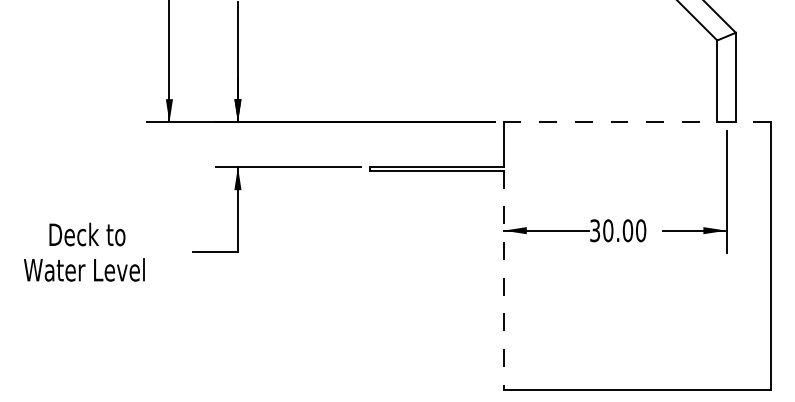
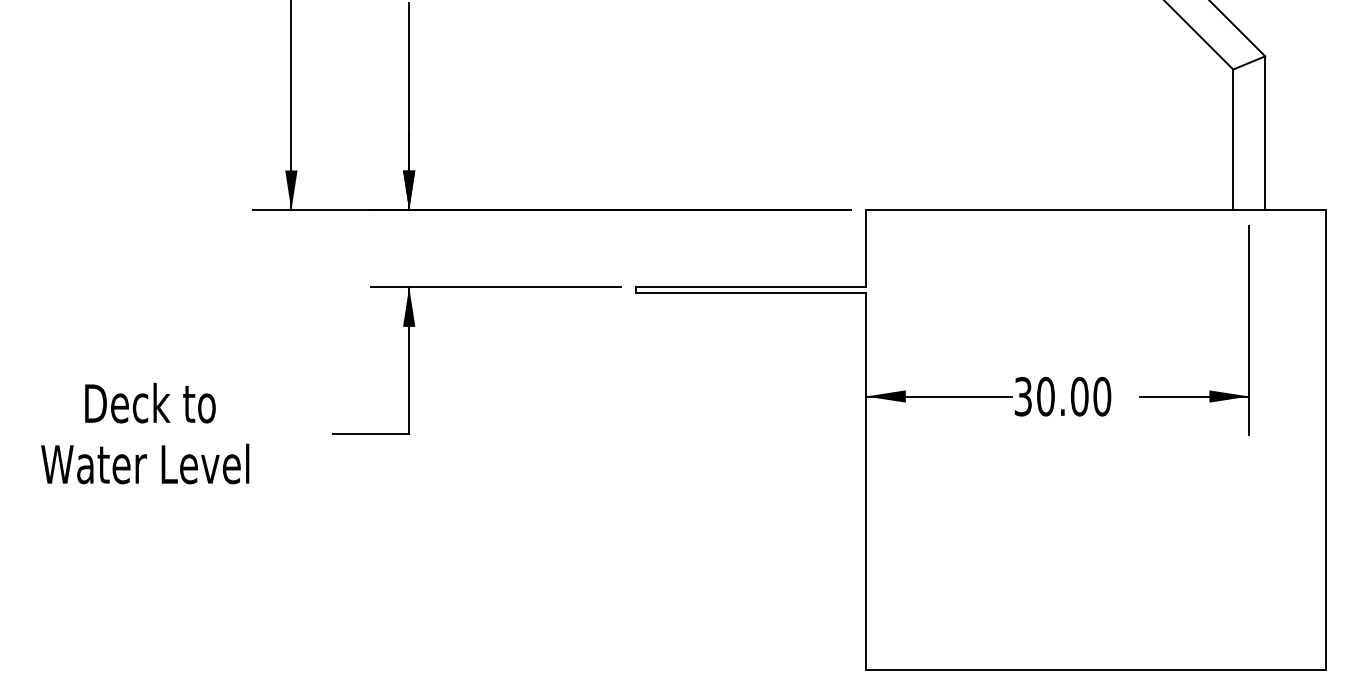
line: (637, 122) -> (1096, 210), dashed -> solid
line: (503, 280) -> (865, 482), dashed -> solid

